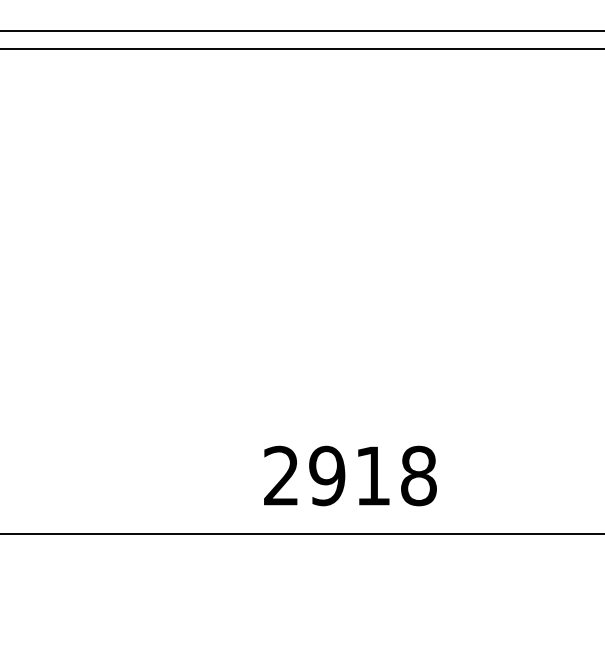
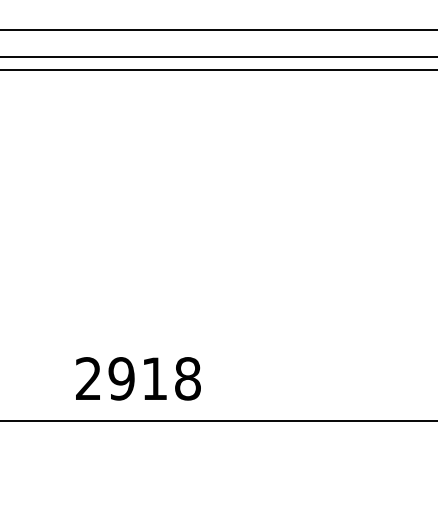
text: (350, 475) -> (138, 378), moved

